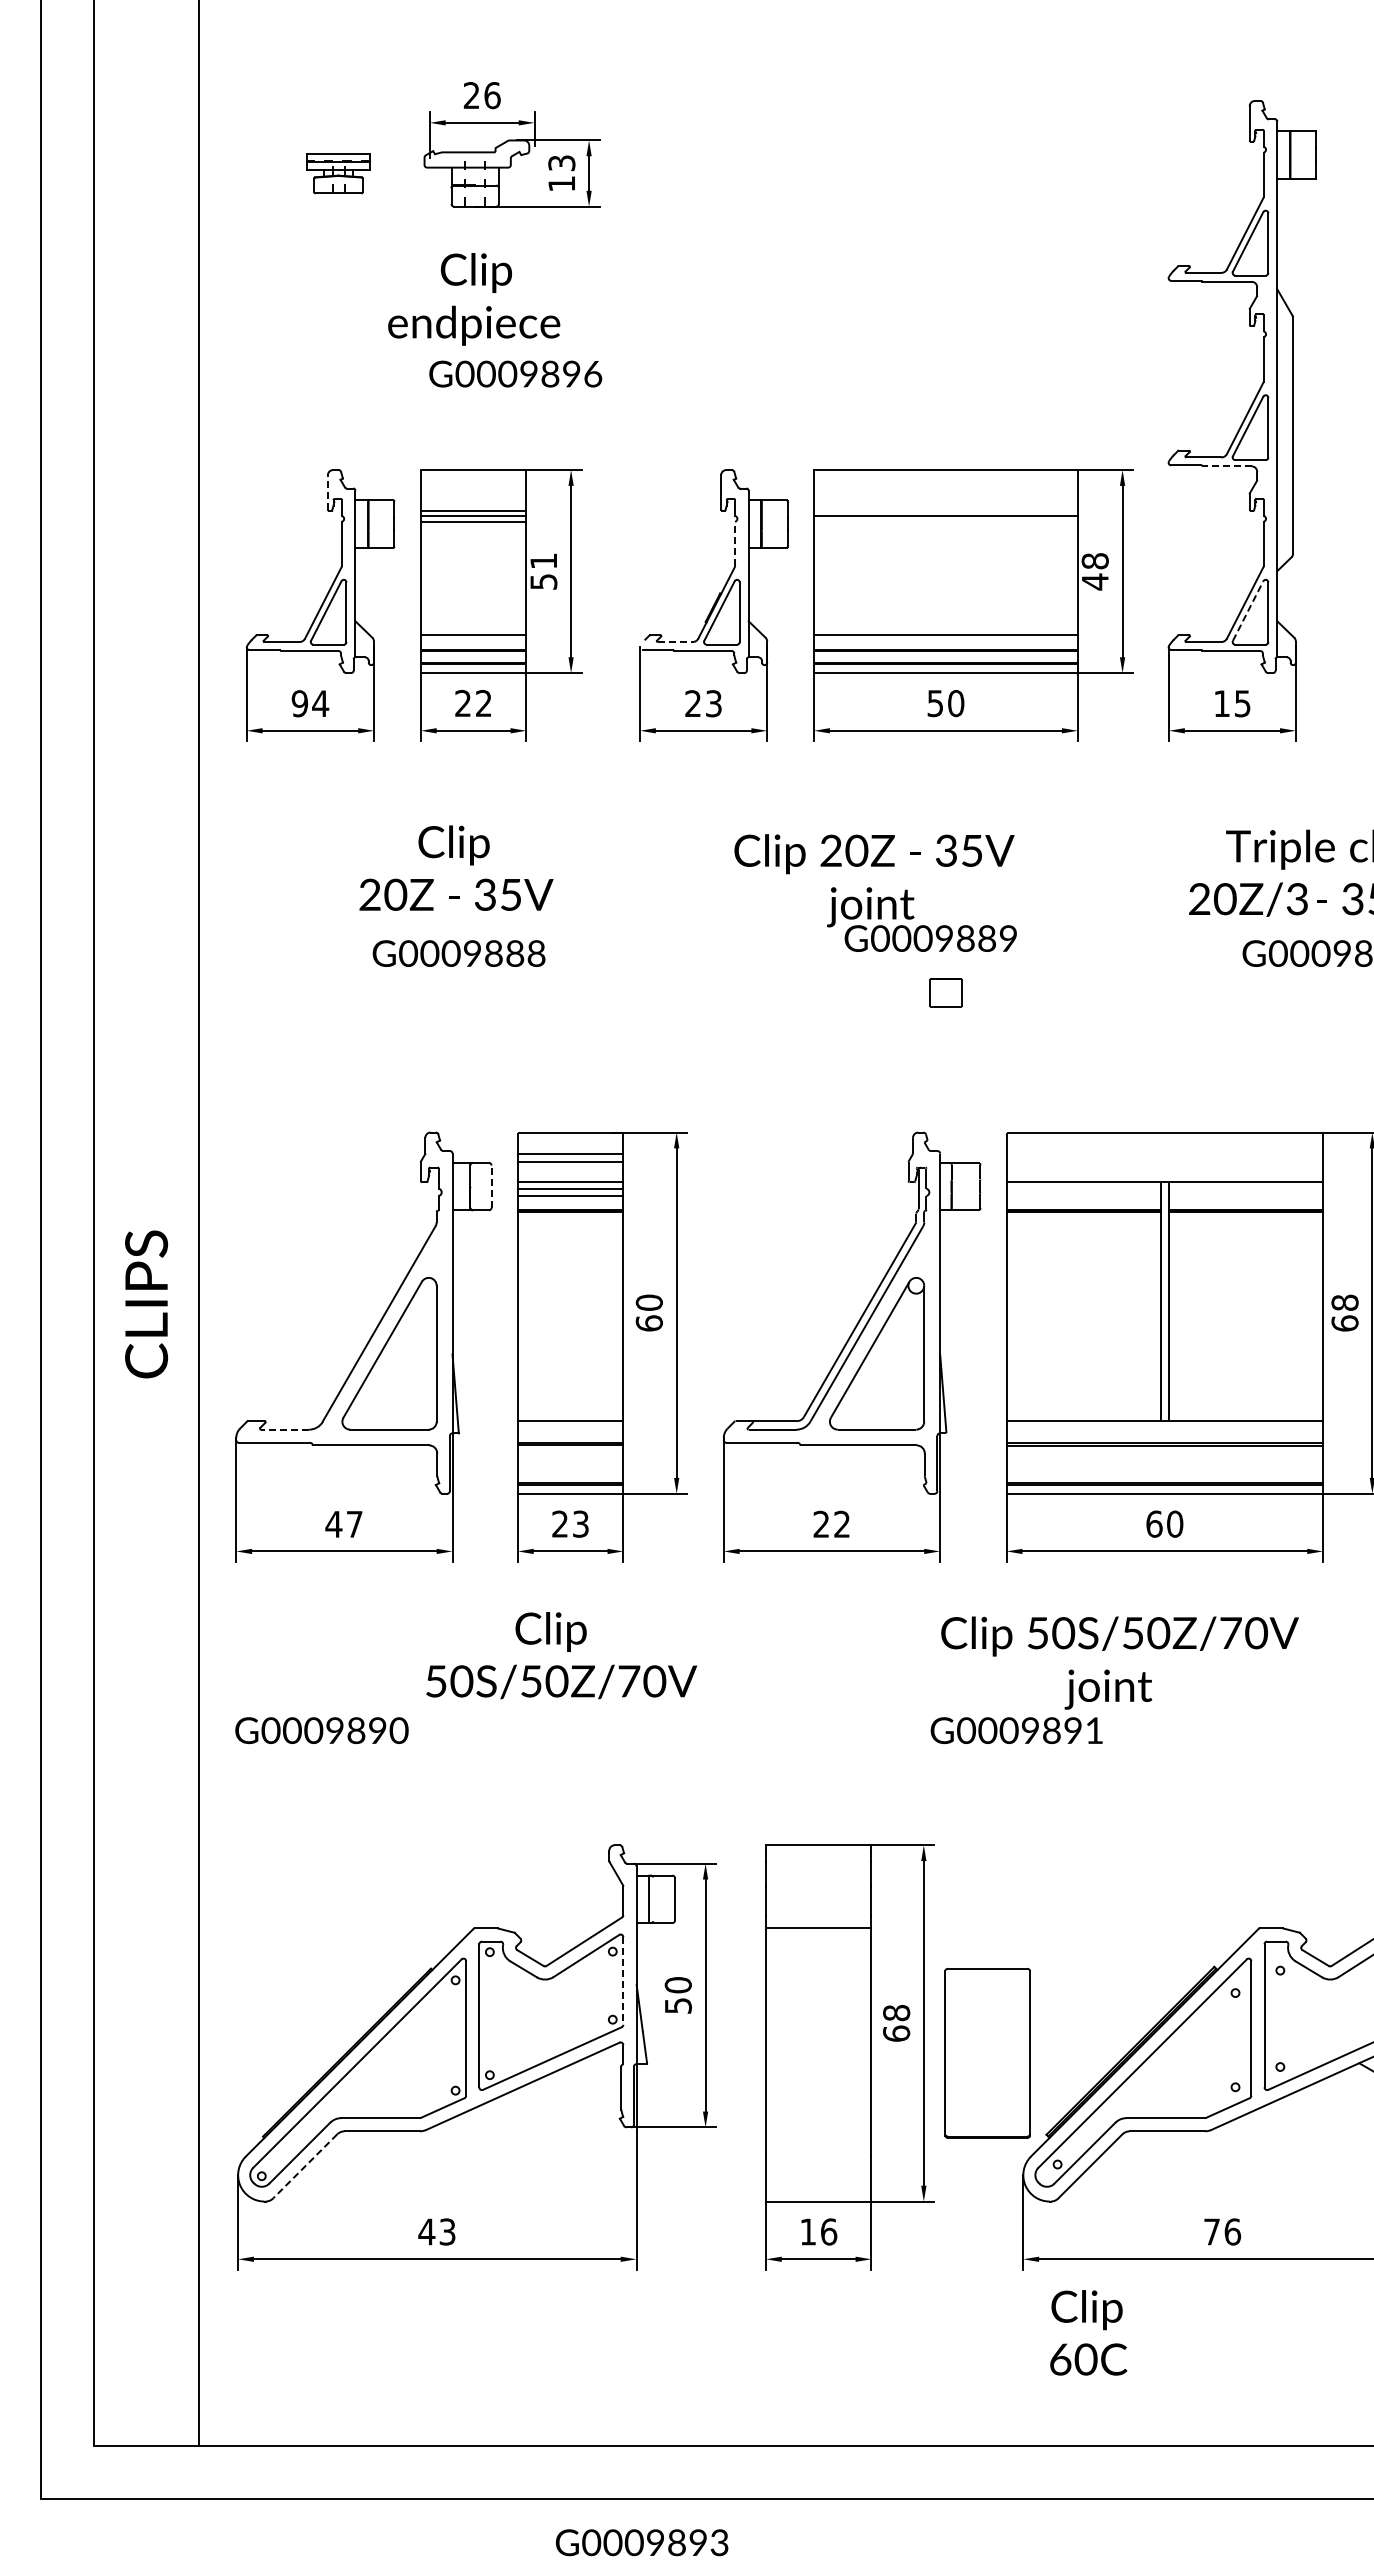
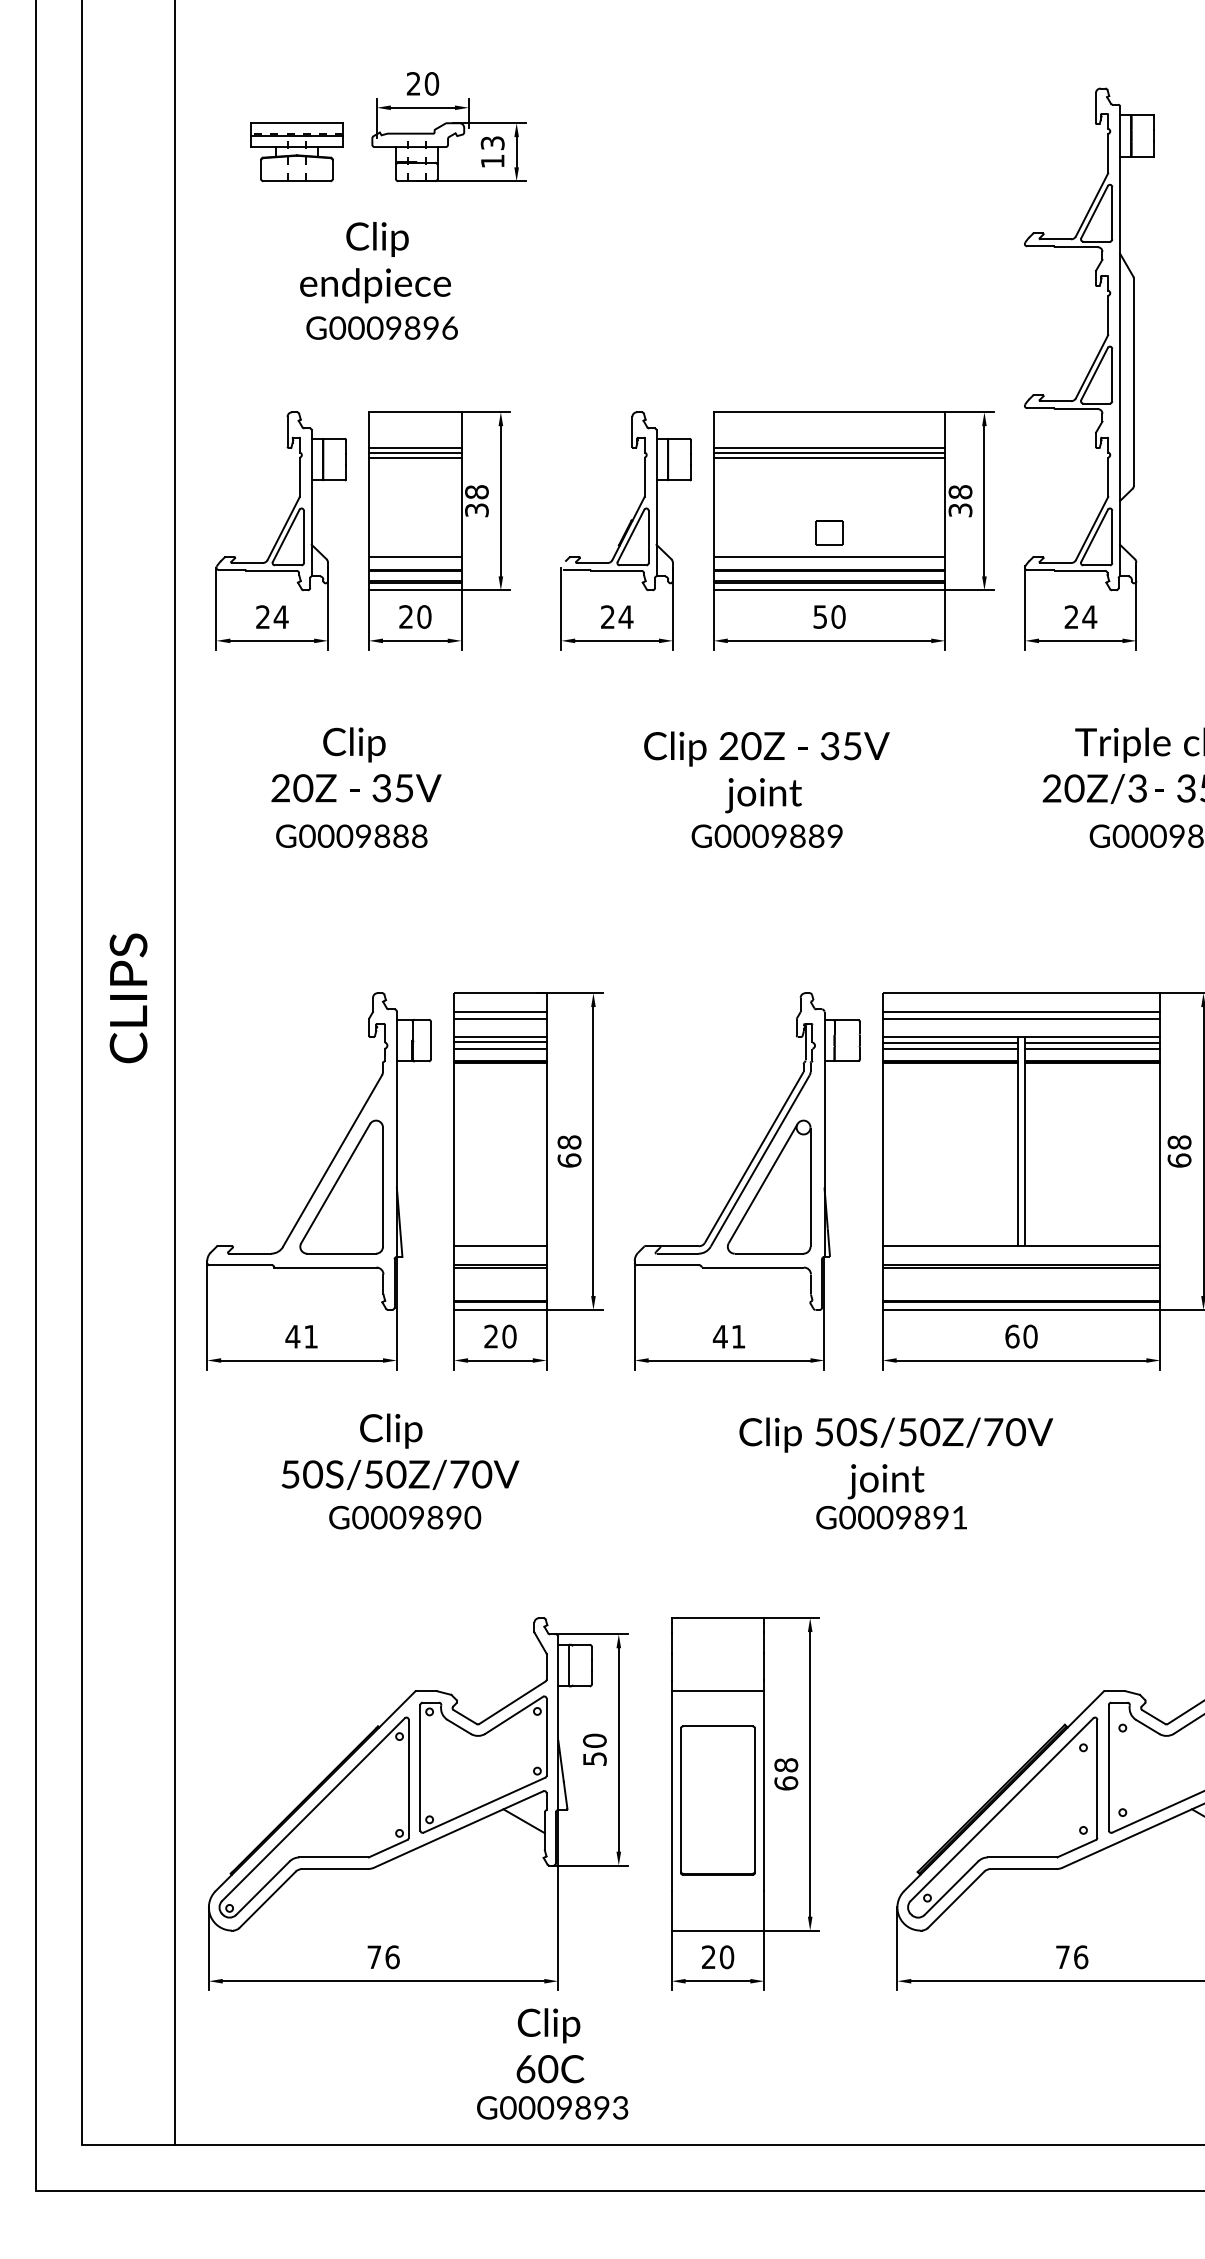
text: (492, 95) -> (431, 83), 26 -> 20
part: (338, 173) -> (296, 152), size x1.67
text: (474, 299) -> (375, 262), moved
text: (515, 373) -> (381, 327), moved
line: (1227, 466) -> (1076, 409), dashed -> solid
line: (327, 492) -> (287, 431), dashed -> solid
line: (945, 510) -> (829, 447), added
line: (945, 521) -> (829, 457), added
line: (735, 543) -> (645, 476), dashed -> solid
text: (543, 571) -> (476, 501), 51 -> 38
text: (1094, 581) -> (959, 509), 48 -> 38
line: (1248, 610) -> (1094, 535), dashed -> solid
line: (675, 642) -> (592, 563), dashed -> solid
text: (299, 703) -> (262, 616), 94 -> 24
text: (483, 703) -> (424, 616), 22 -> 20
text: (713, 703) -> (625, 616), 23 -> 24
text: (1232, 703) -> (1080, 616), 15 -> 24
text: (456, 867) -> (356, 764), moved
text: (930, 938) -> (766, 836), moved
text: (458, 953) -> (351, 836), moved
part: (945, 992) -> (829, 532), moved
line: (1164, 1153) -> (1021, 1011), added
line: (1164, 1161) -> (1021, 1018), added
line: (491, 1186) -> (431, 1040), dashed -> solid
line: (1083, 1188) -> (950, 1042), added
line: (1245, 1188) -> (1092, 1042), added
line: (1083, 1196) -> (950, 1049), added
line: (1245, 1196) -> (1092, 1049), added
text: (649, 1302) -> (569, 1142), 60 -> 68
text: (146, 1304) -> (128, 998), moved
line: (284, 1429) -> (249, 1253), dashed -> solid
text: (580, 1523) -> (509, 1336), 23 -> 20
text: (830, 1523) -> (728, 1336), 22 -> 41
text: (354, 1524) -> (310, 1336), 47 -> 41
text: (561, 1655) -> (400, 1451), moved
text: (1119, 1662) -> (895, 1457), moved
text: (321, 1730) -> (404, 1517), moved
line: (623, 1981) -> (546, 1737), dashed -> solid
part: (987, 2053) -> (717, 1800), moved
line: (597, 2076) -> (524, 1820), added
line: (304, 2166) -> (267, 1899), dashed -> solid
text: (436, 2231) -> (382, 1956), 43 -> 76
text: (818, 2231) -> (717, 1956), 16 -> 20
text: (1088, 2332) -> (550, 2045), moved
text: (642, 2542) -> (552, 2107), moved

